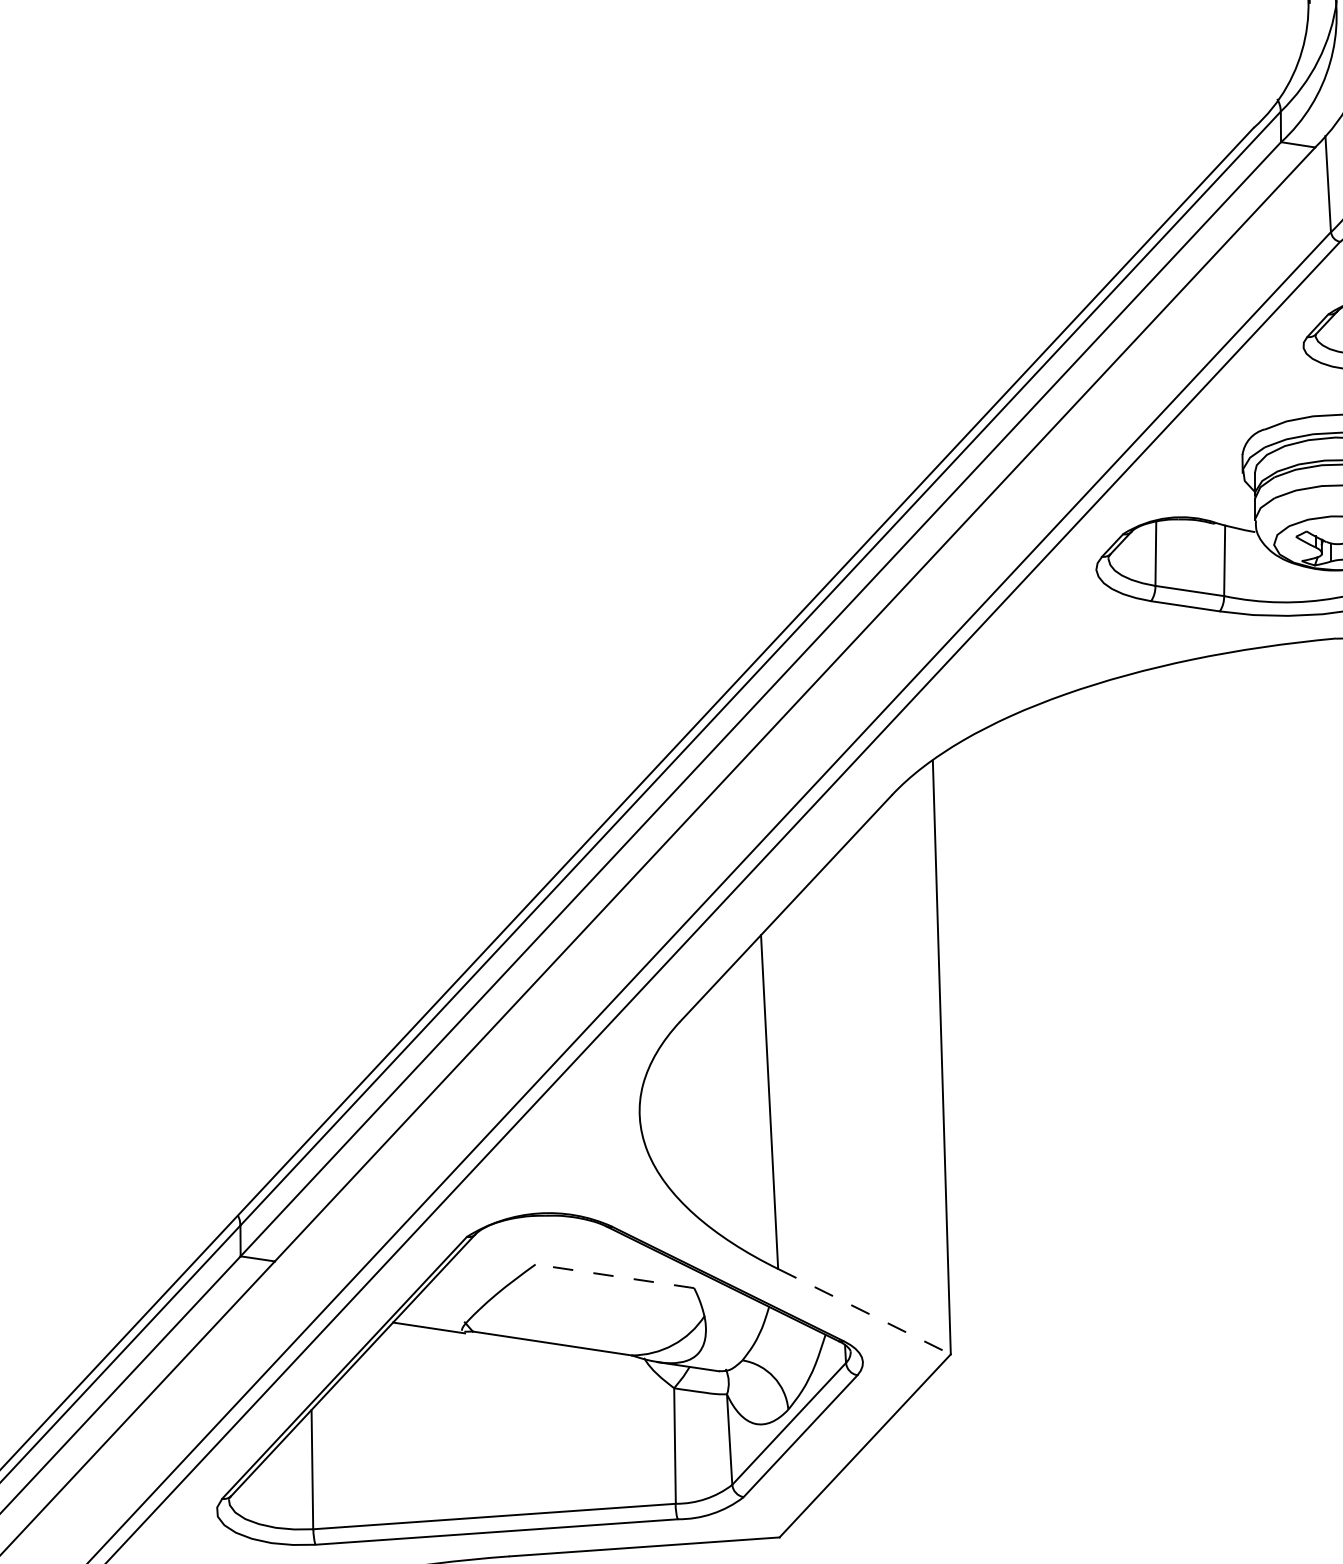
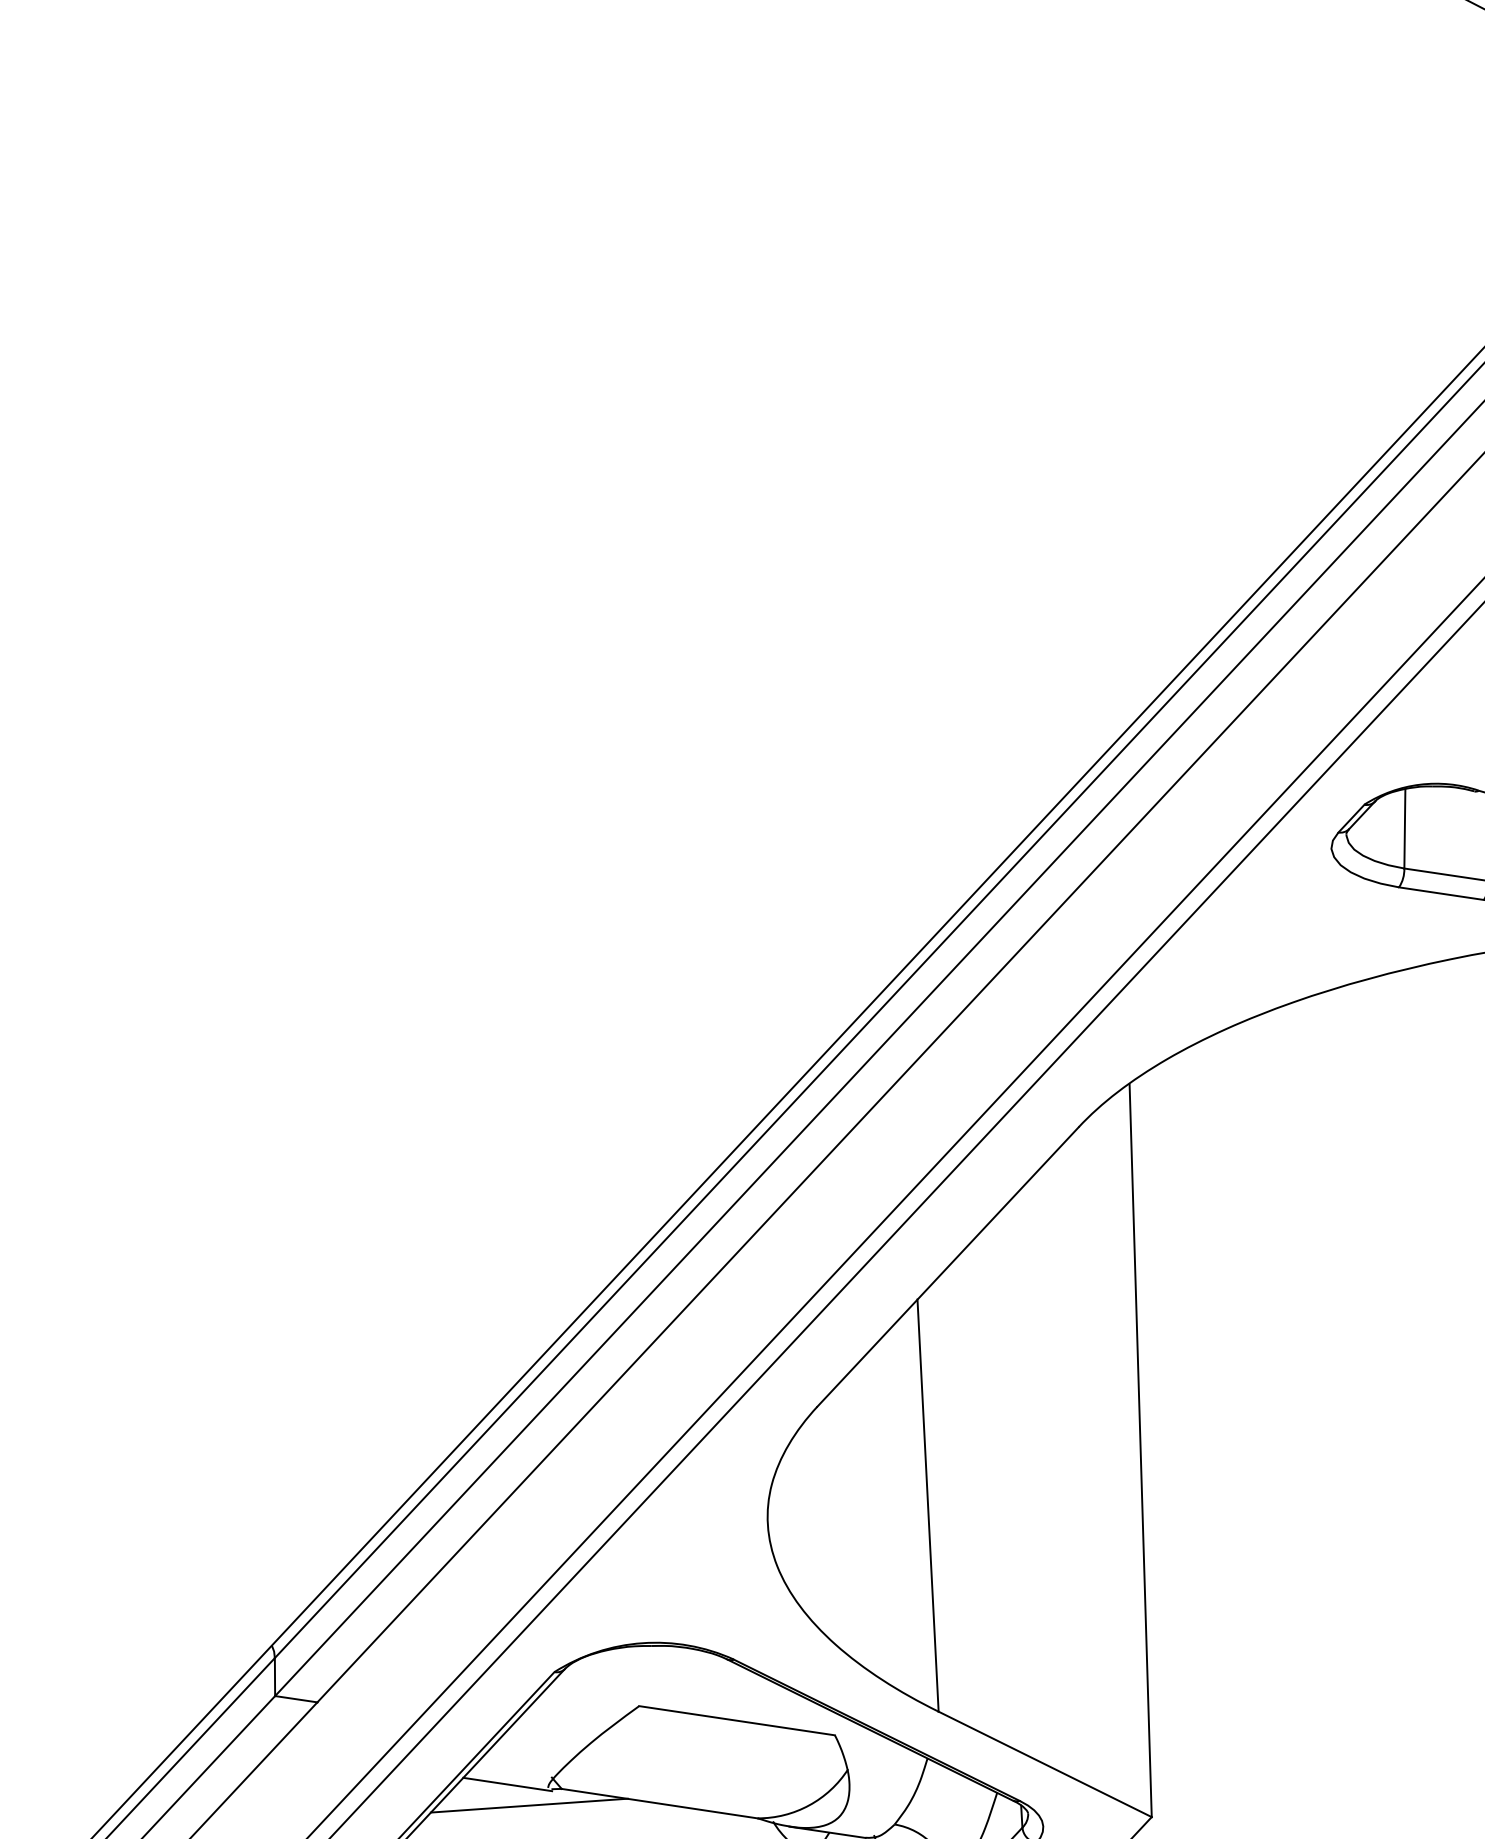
line: (614, 1276) -> (736, 1720), dashed -> solid
line: (864, 1311) -> (1045, 1764), dashed -> solid
line: (446, 1344) -> (529, 1804), added

